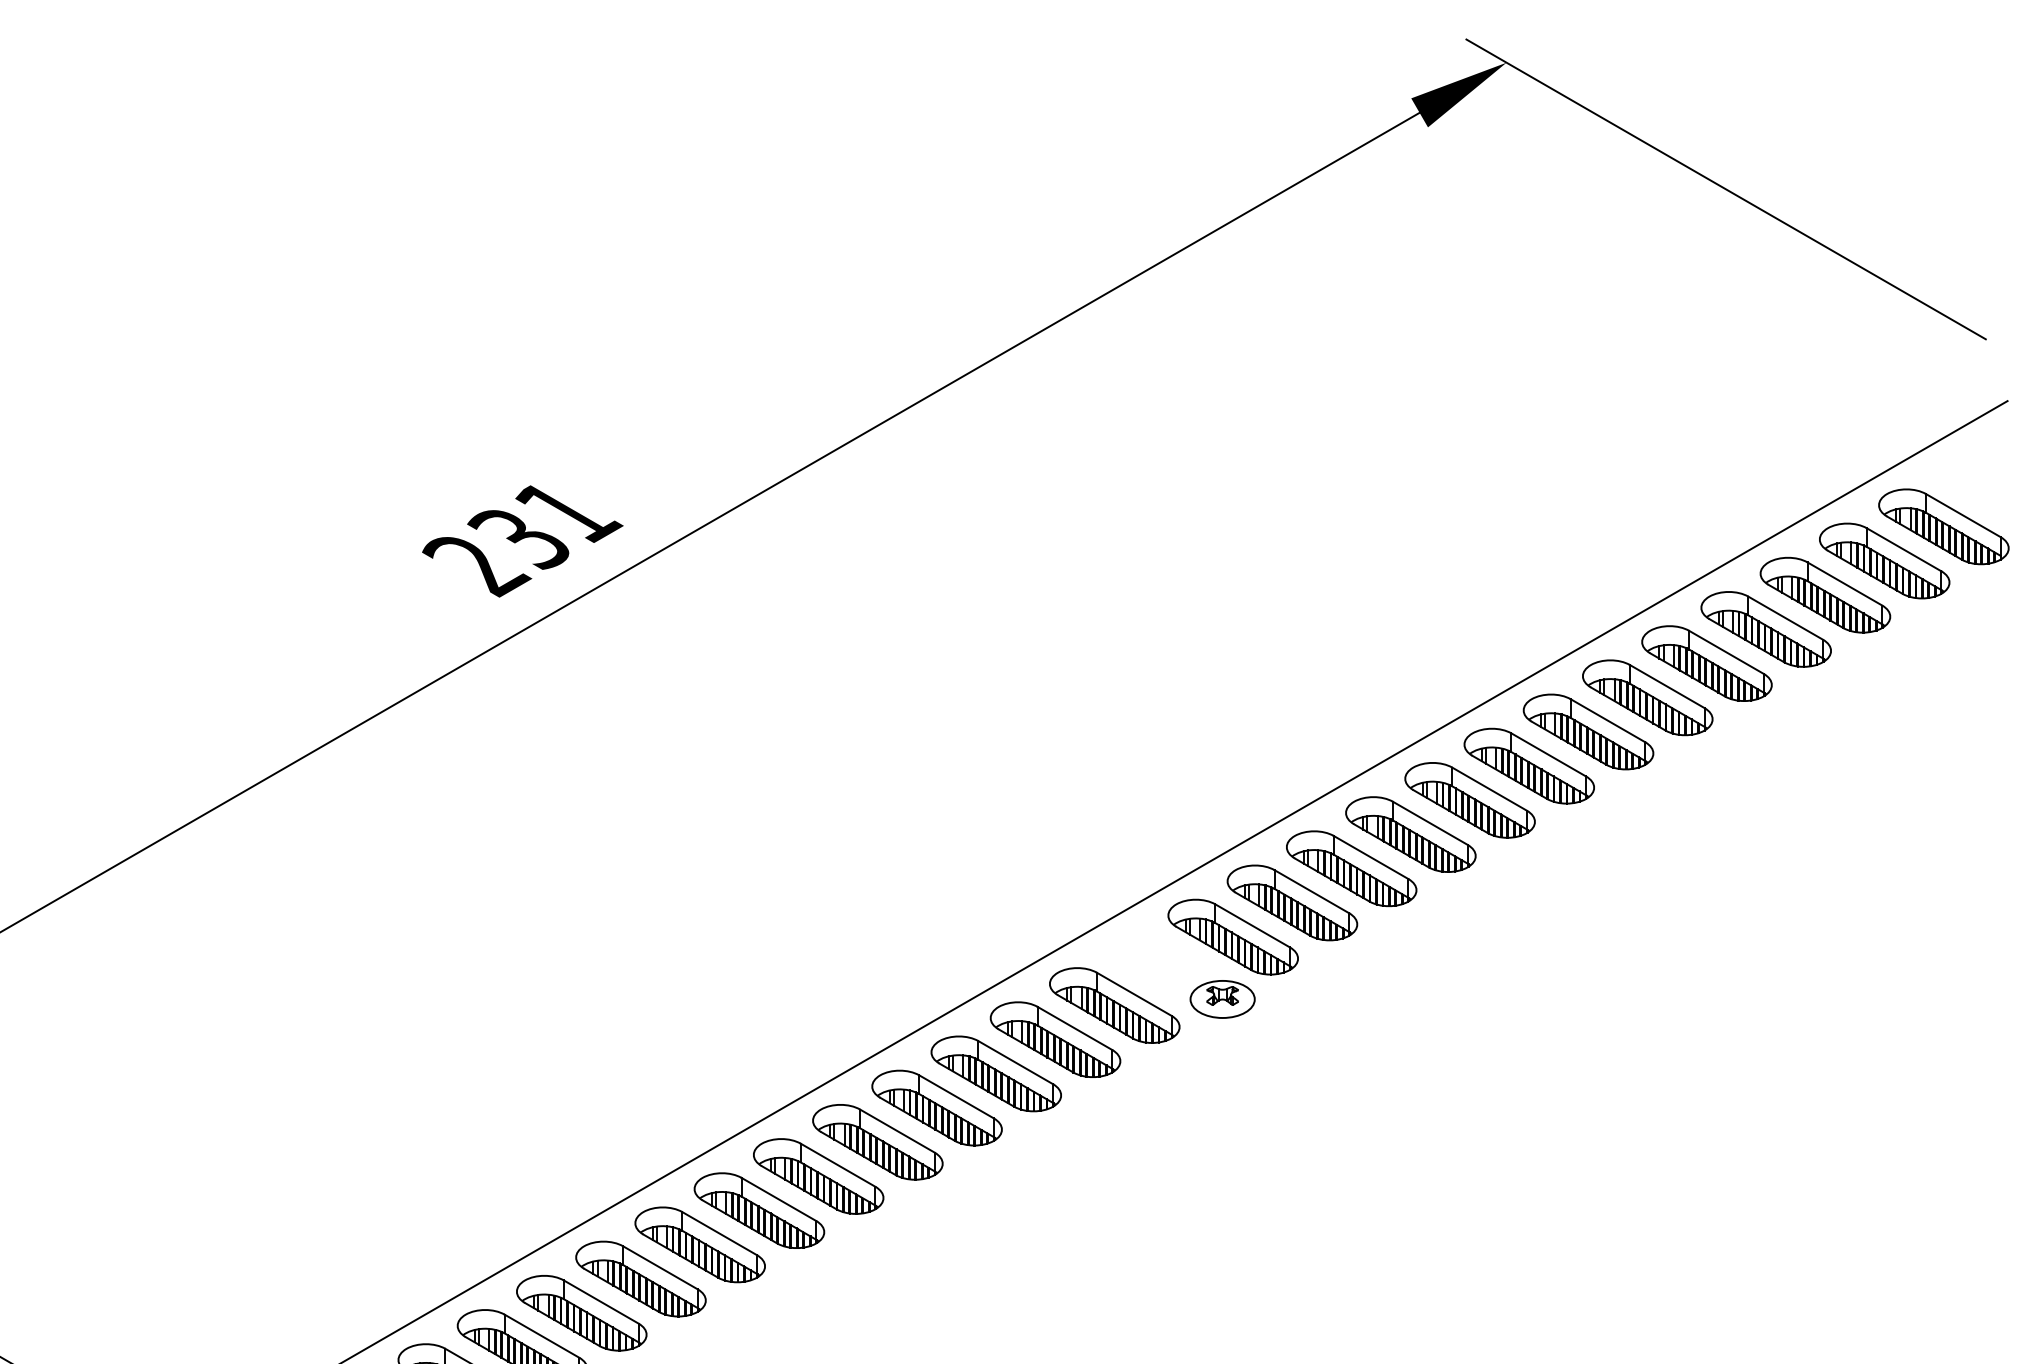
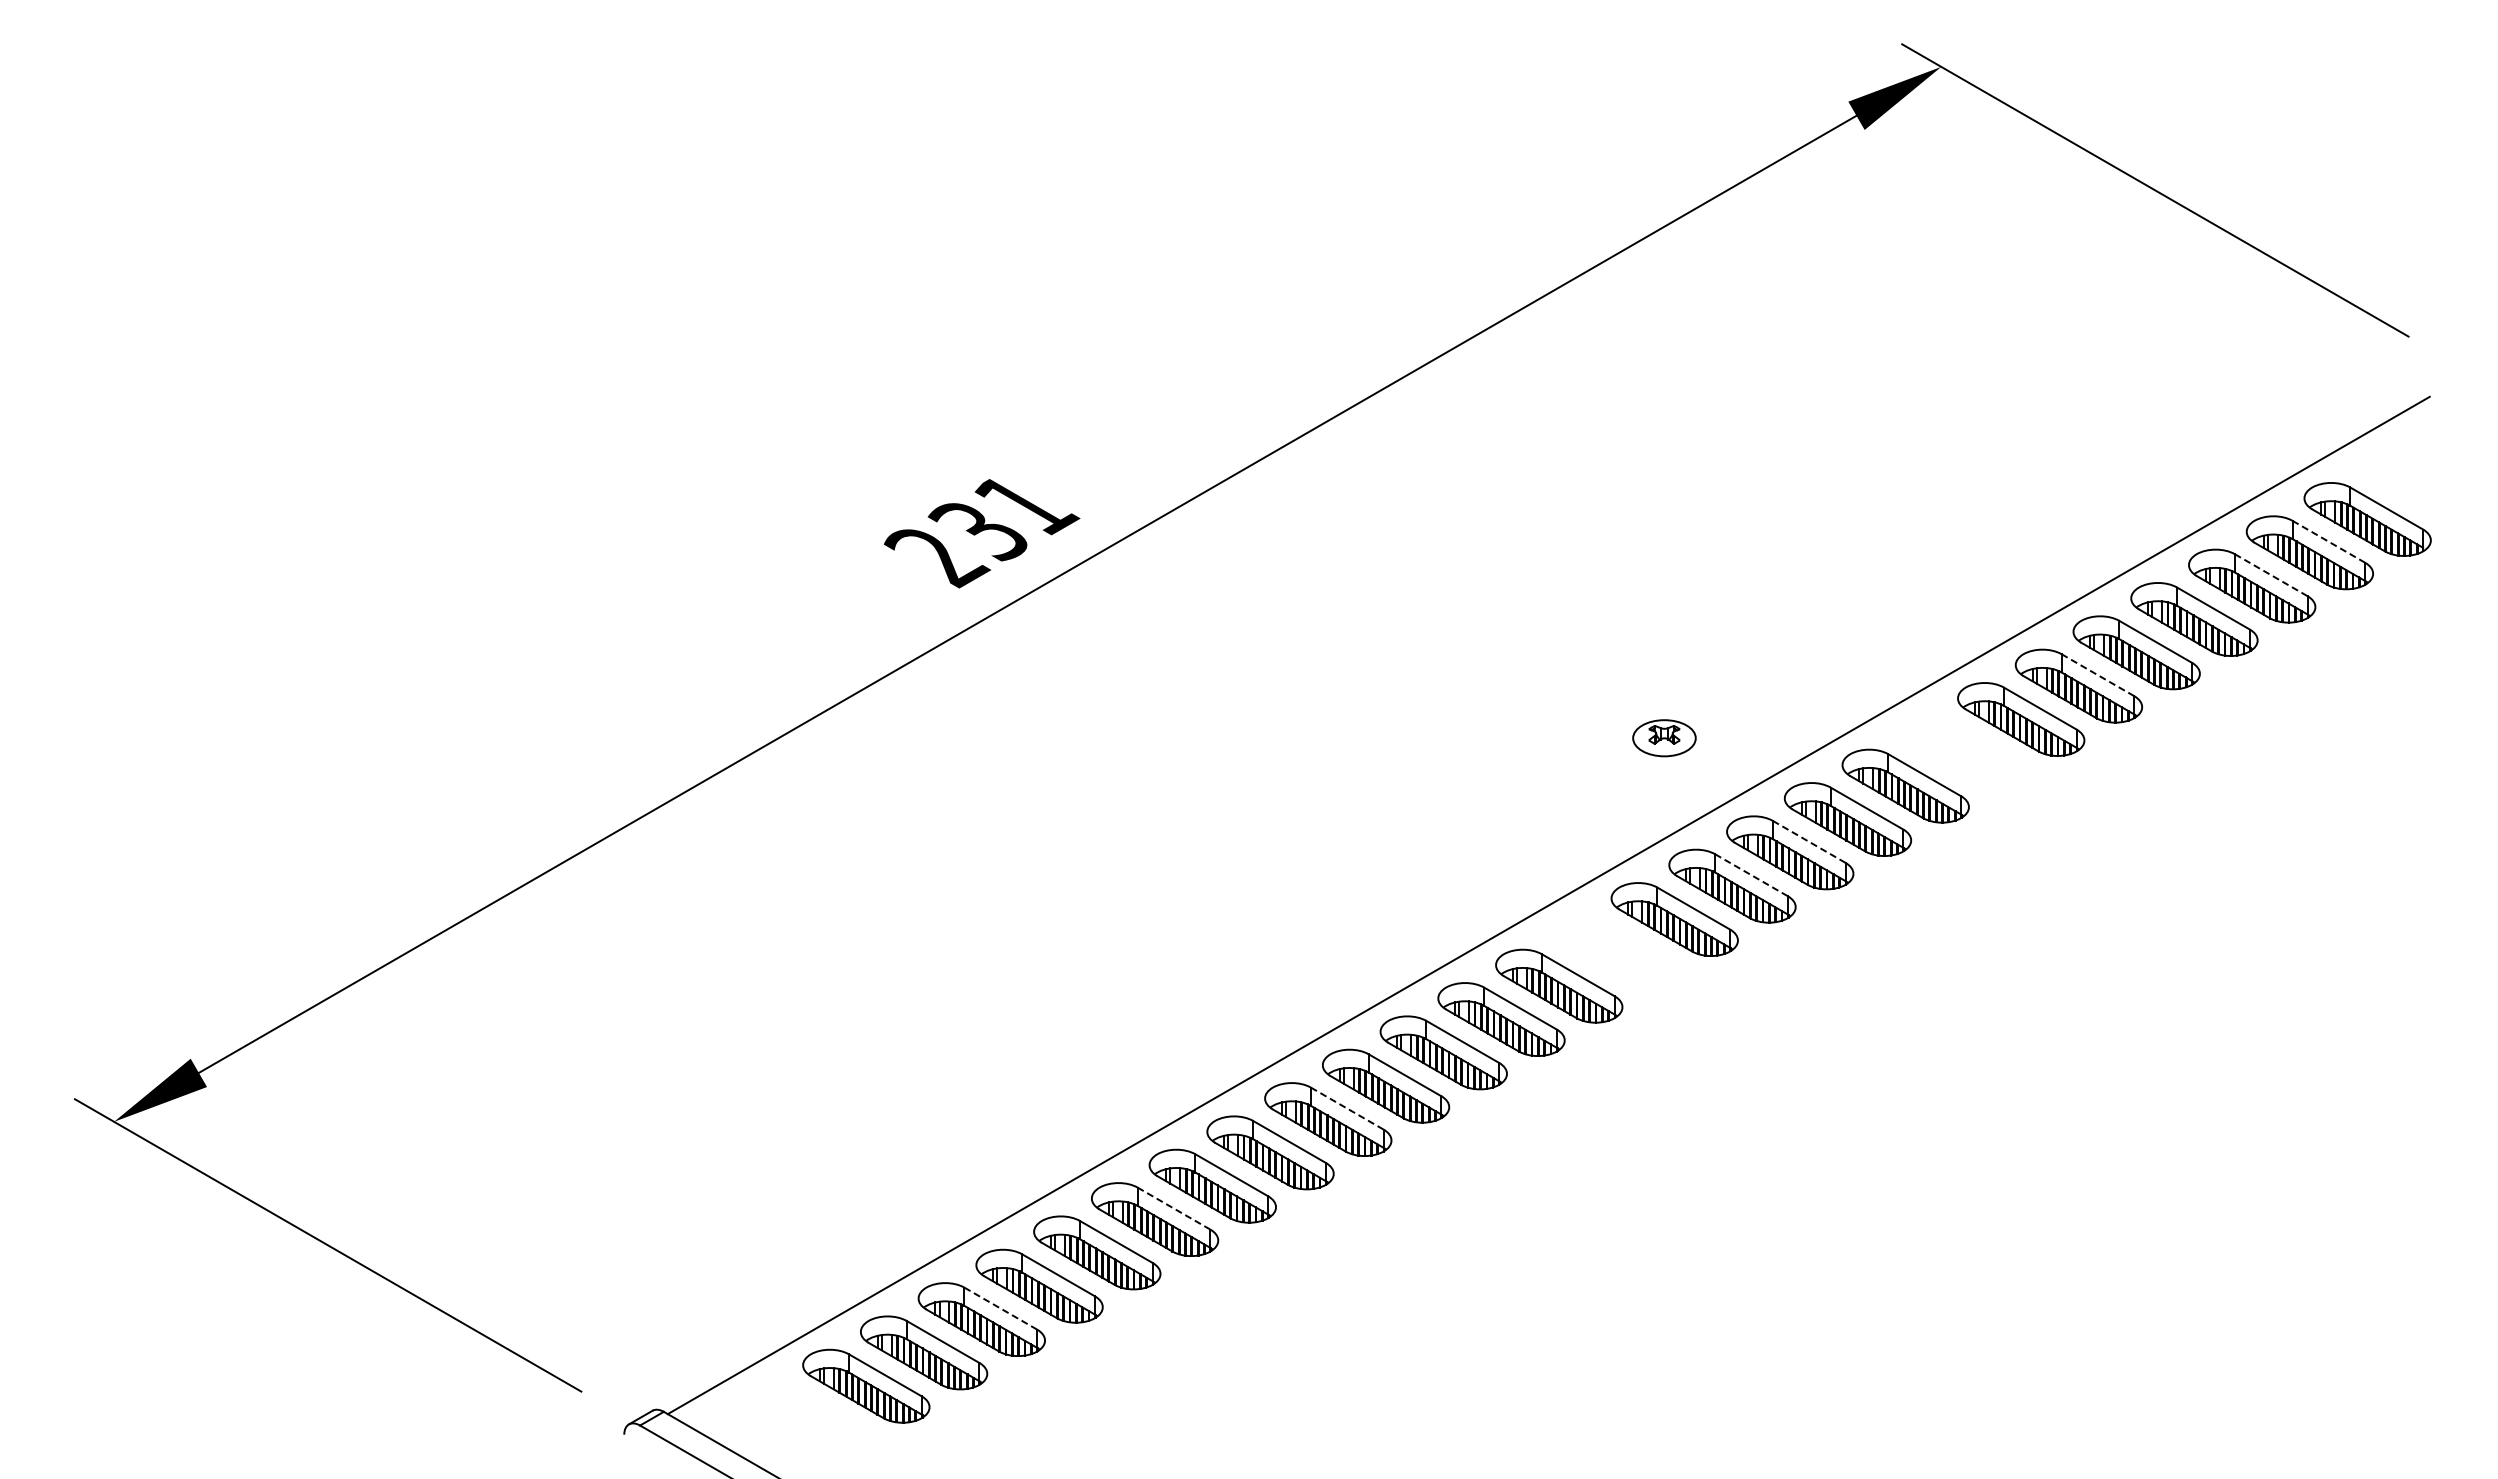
line: (1904, 550) -> (2329, 542), solid -> dashed
line: (1845, 584) -> (2271, 575), solid -> dashed
line: (1667, 686) -> (2098, 675), solid -> dashed
part: (1529, 765) -> (1963, 752), removed
line: (1371, 858) -> (1809, 842), solid -> dashed
line: (1311, 891) -> (1751, 875), solid -> dashed
part: (1222, 999) -> (1664, 738), moved
line: (897, 1130) -> (1347, 1108), solid -> dashed
line: (720, 1233) -> (1174, 1208), solid -> dashed
line: (542, 1336) -> (1001, 1308), solid -> dashed

